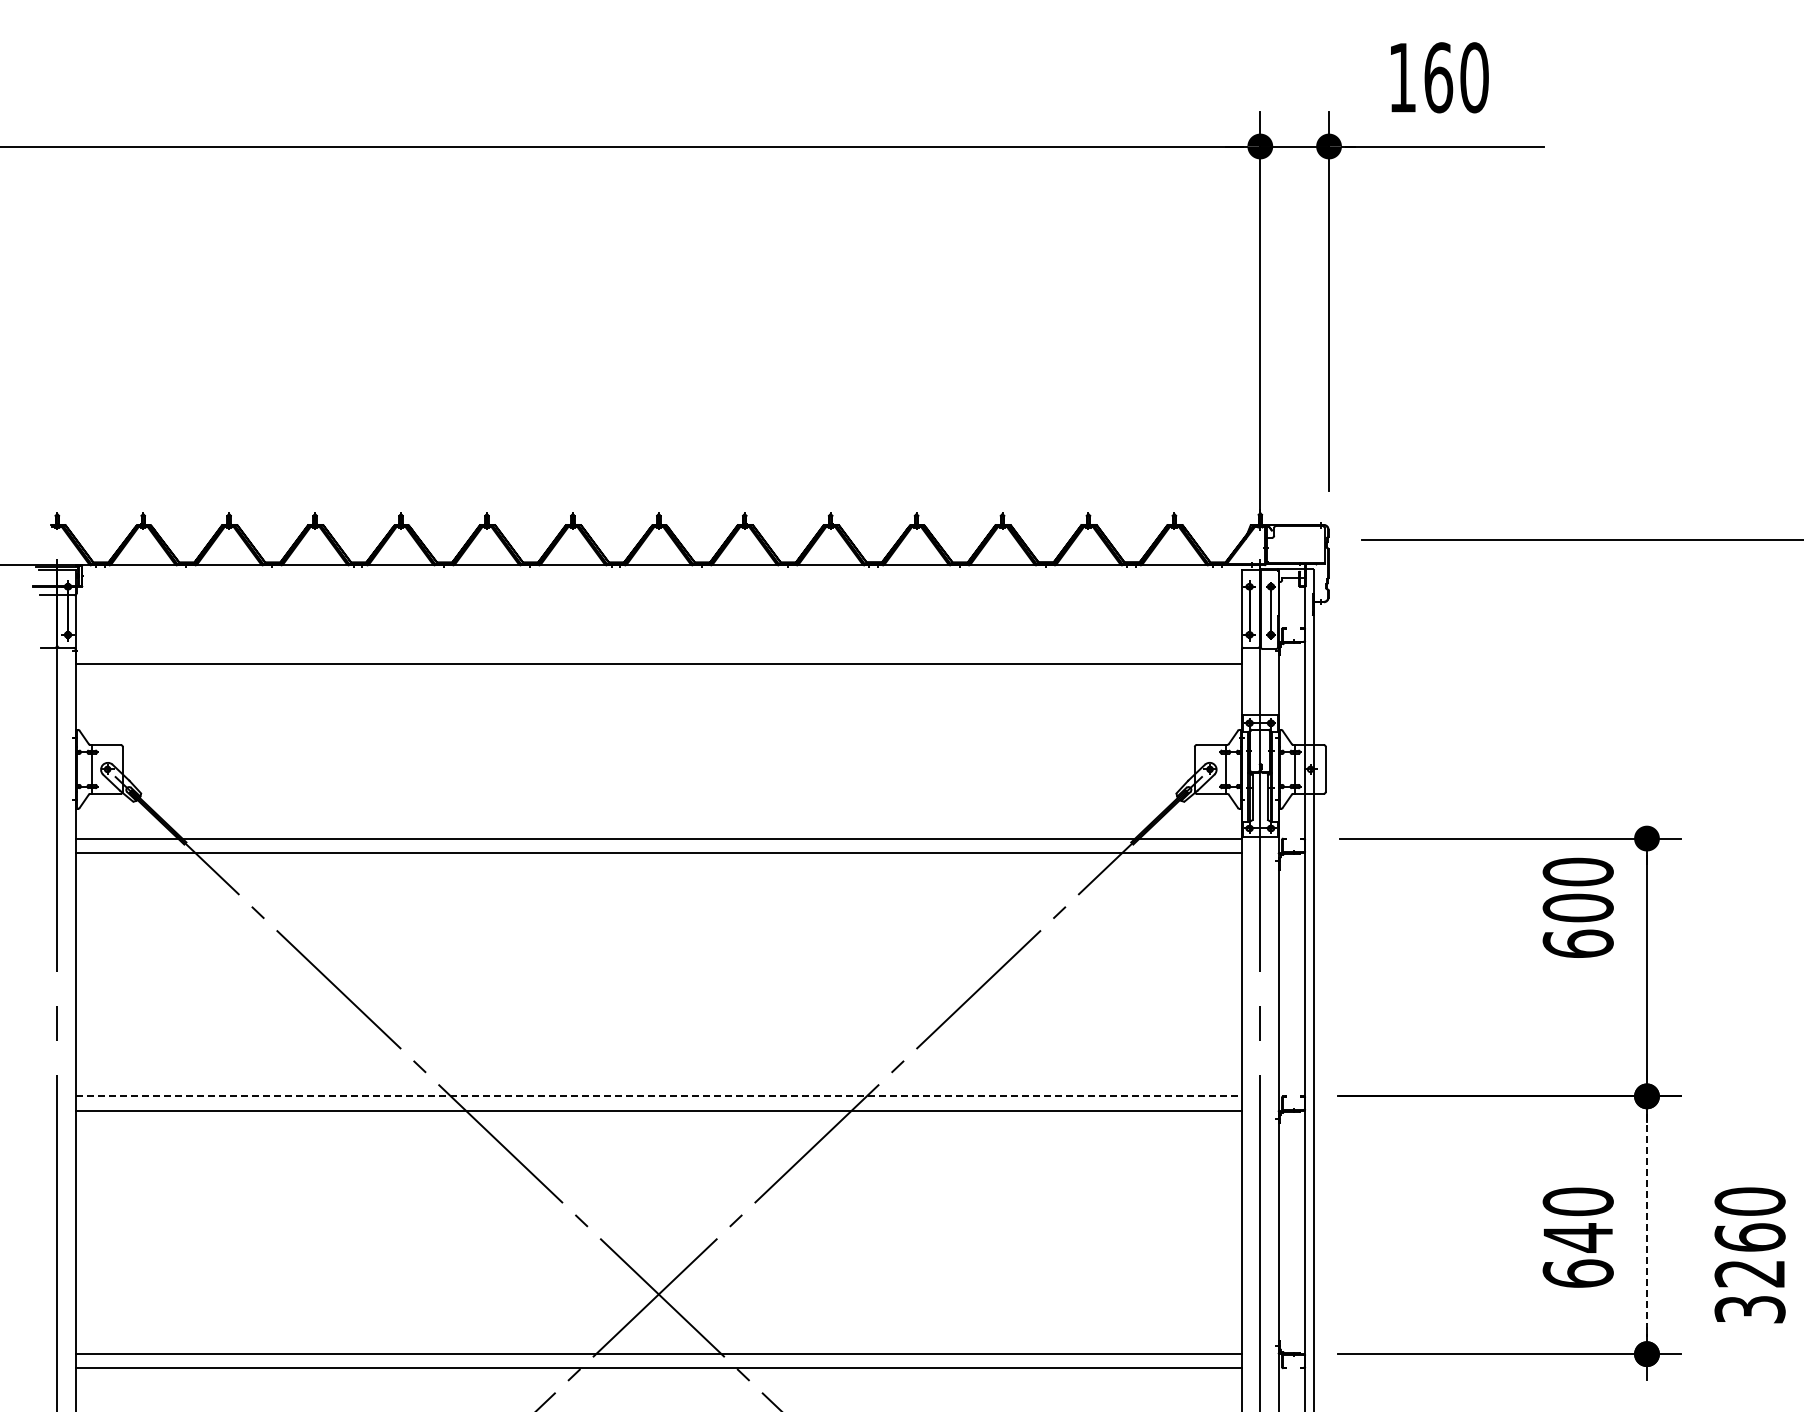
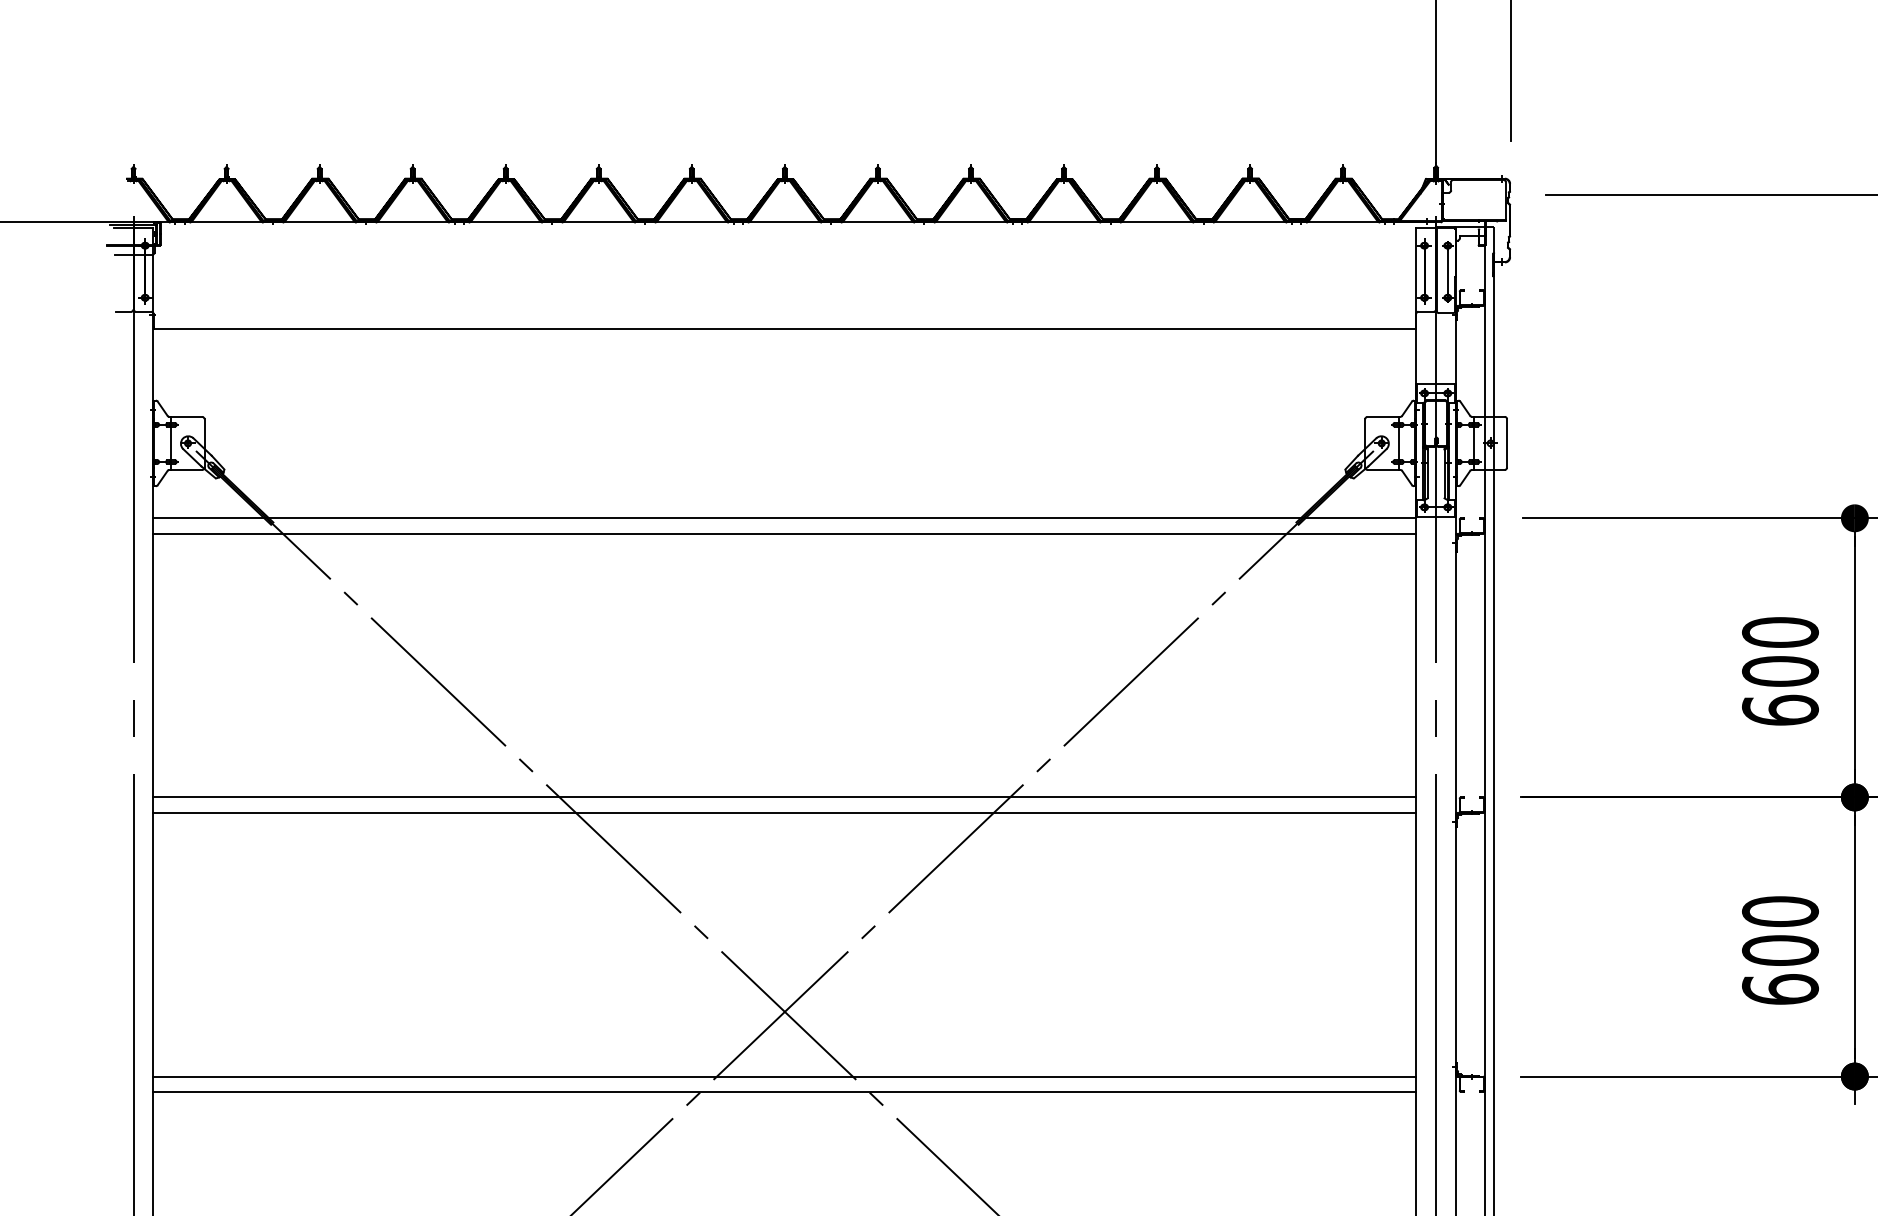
text: (1577, 907) -> (1779, 670), moved
line: (659, 1096) -> (785, 797), dashed -> solid
line: (1646, 1225) -> (1854, 937), dashed -> solid
text: (1577, 1237) -> (1779, 950), 640 -> 600

